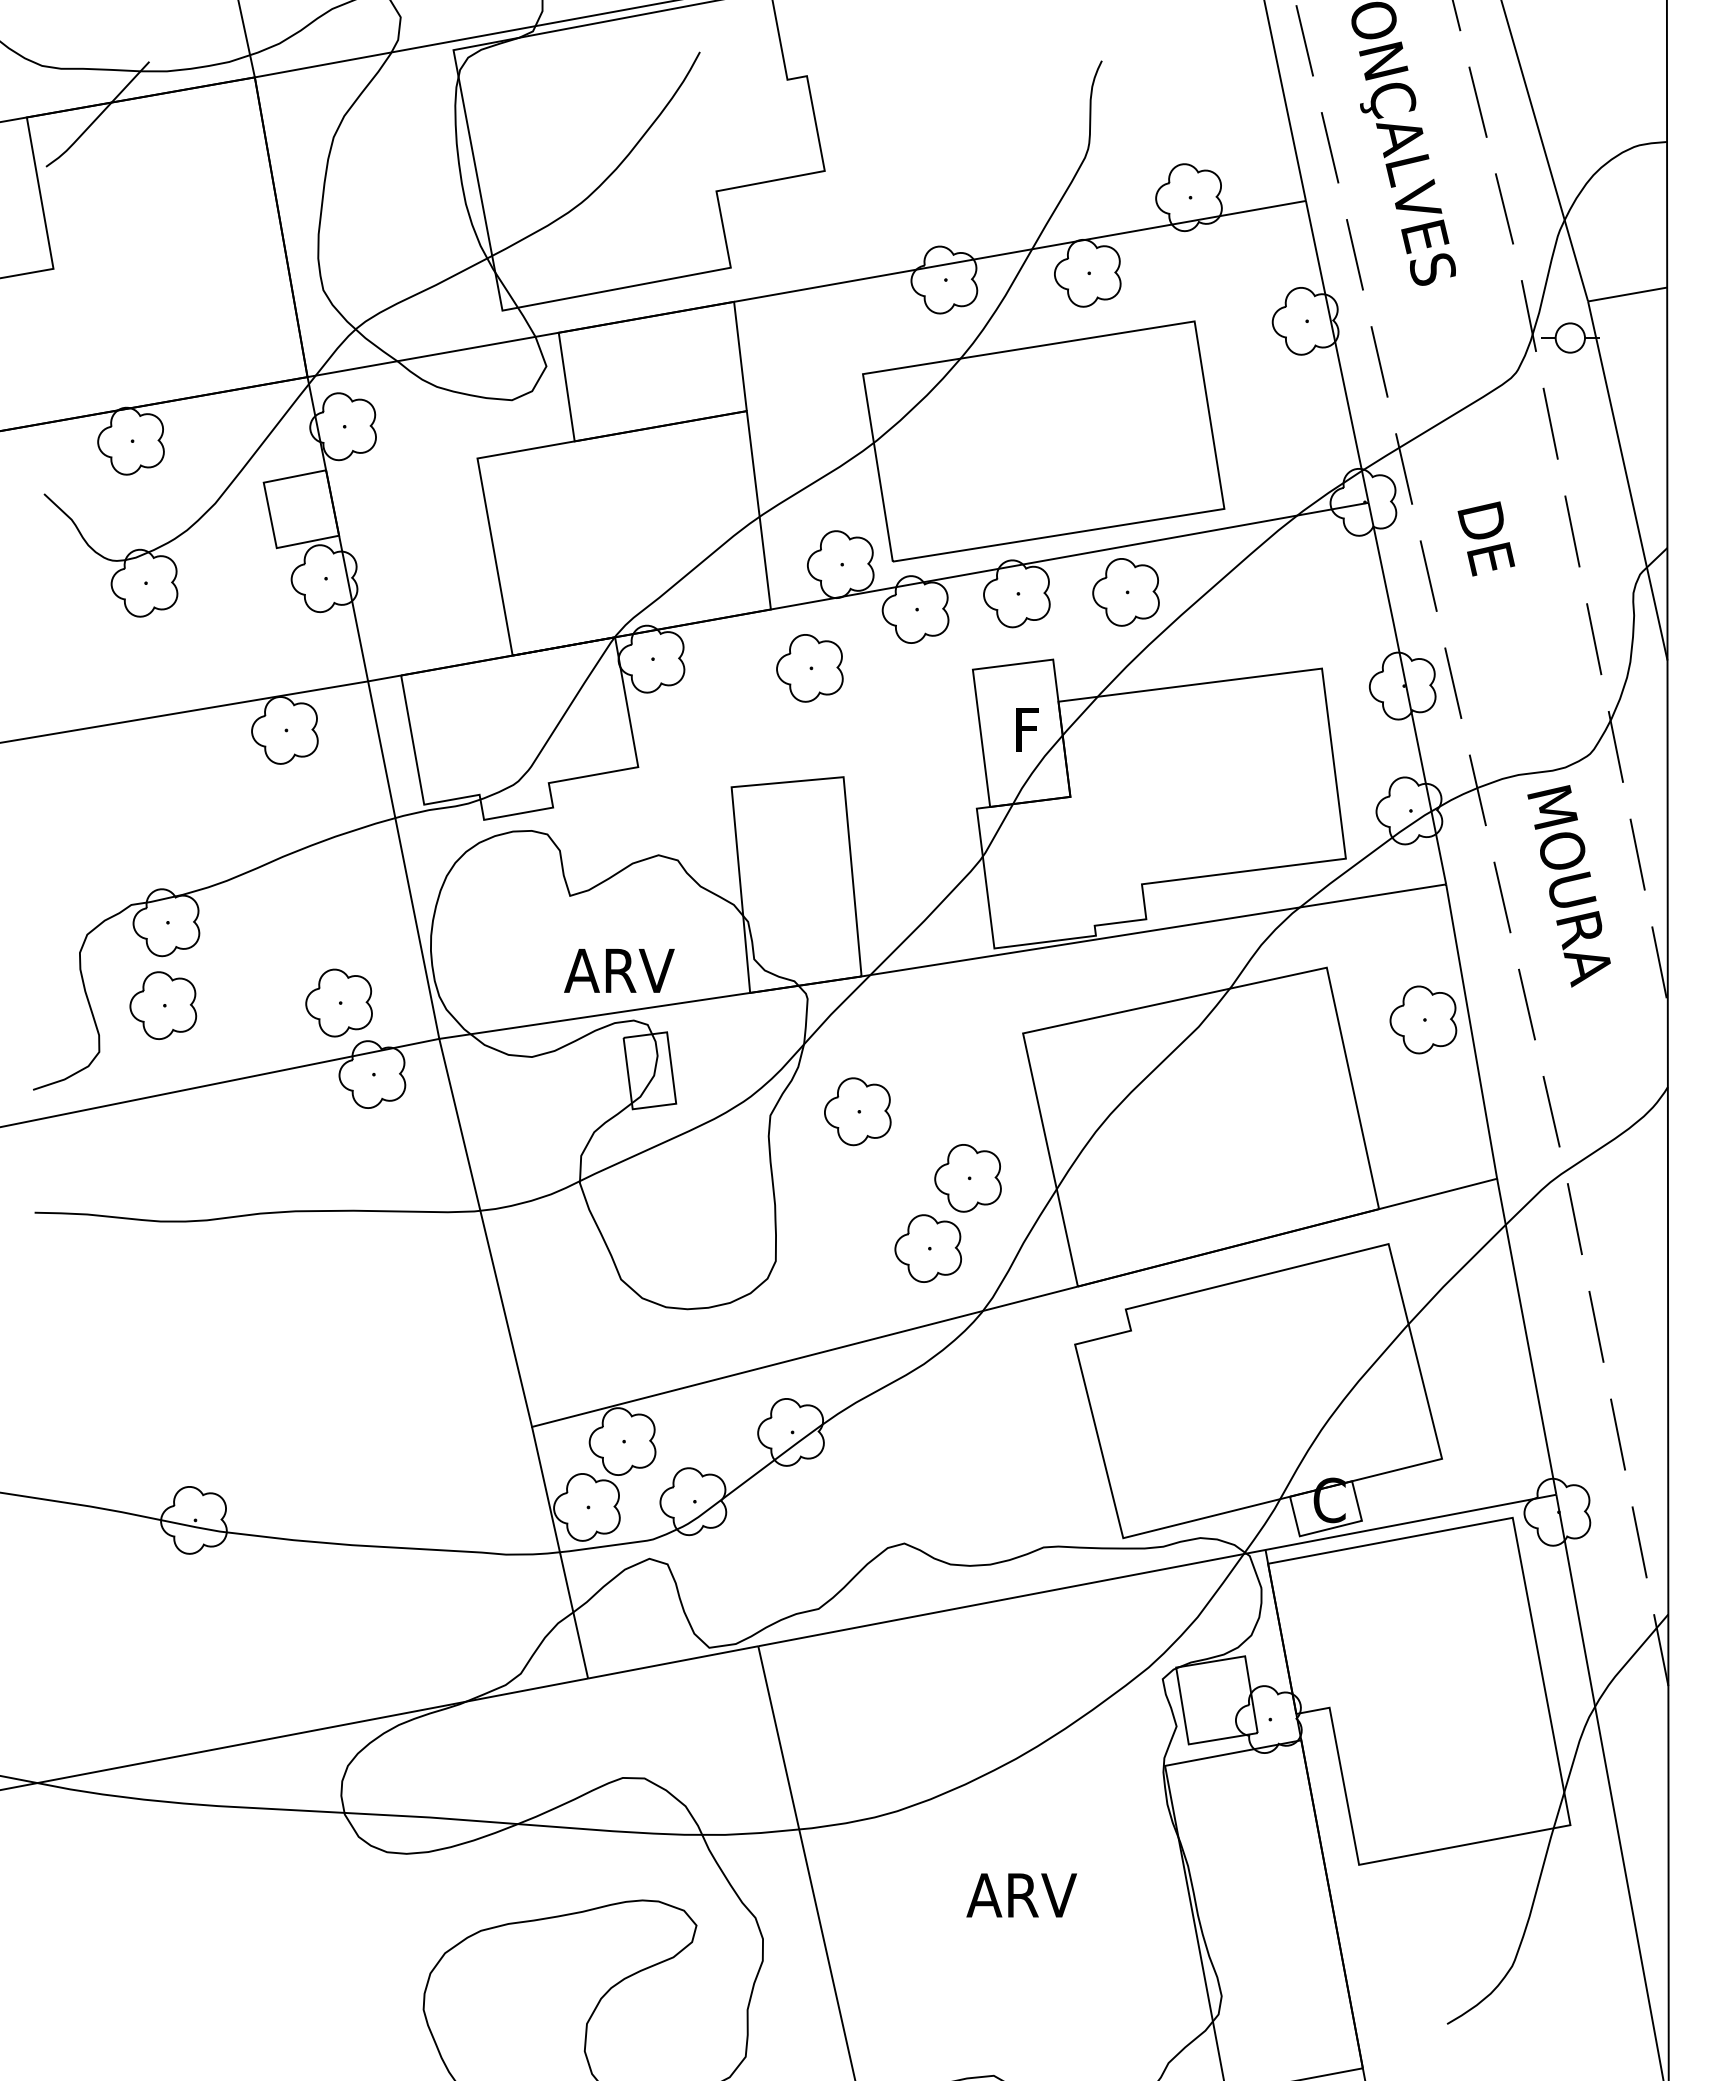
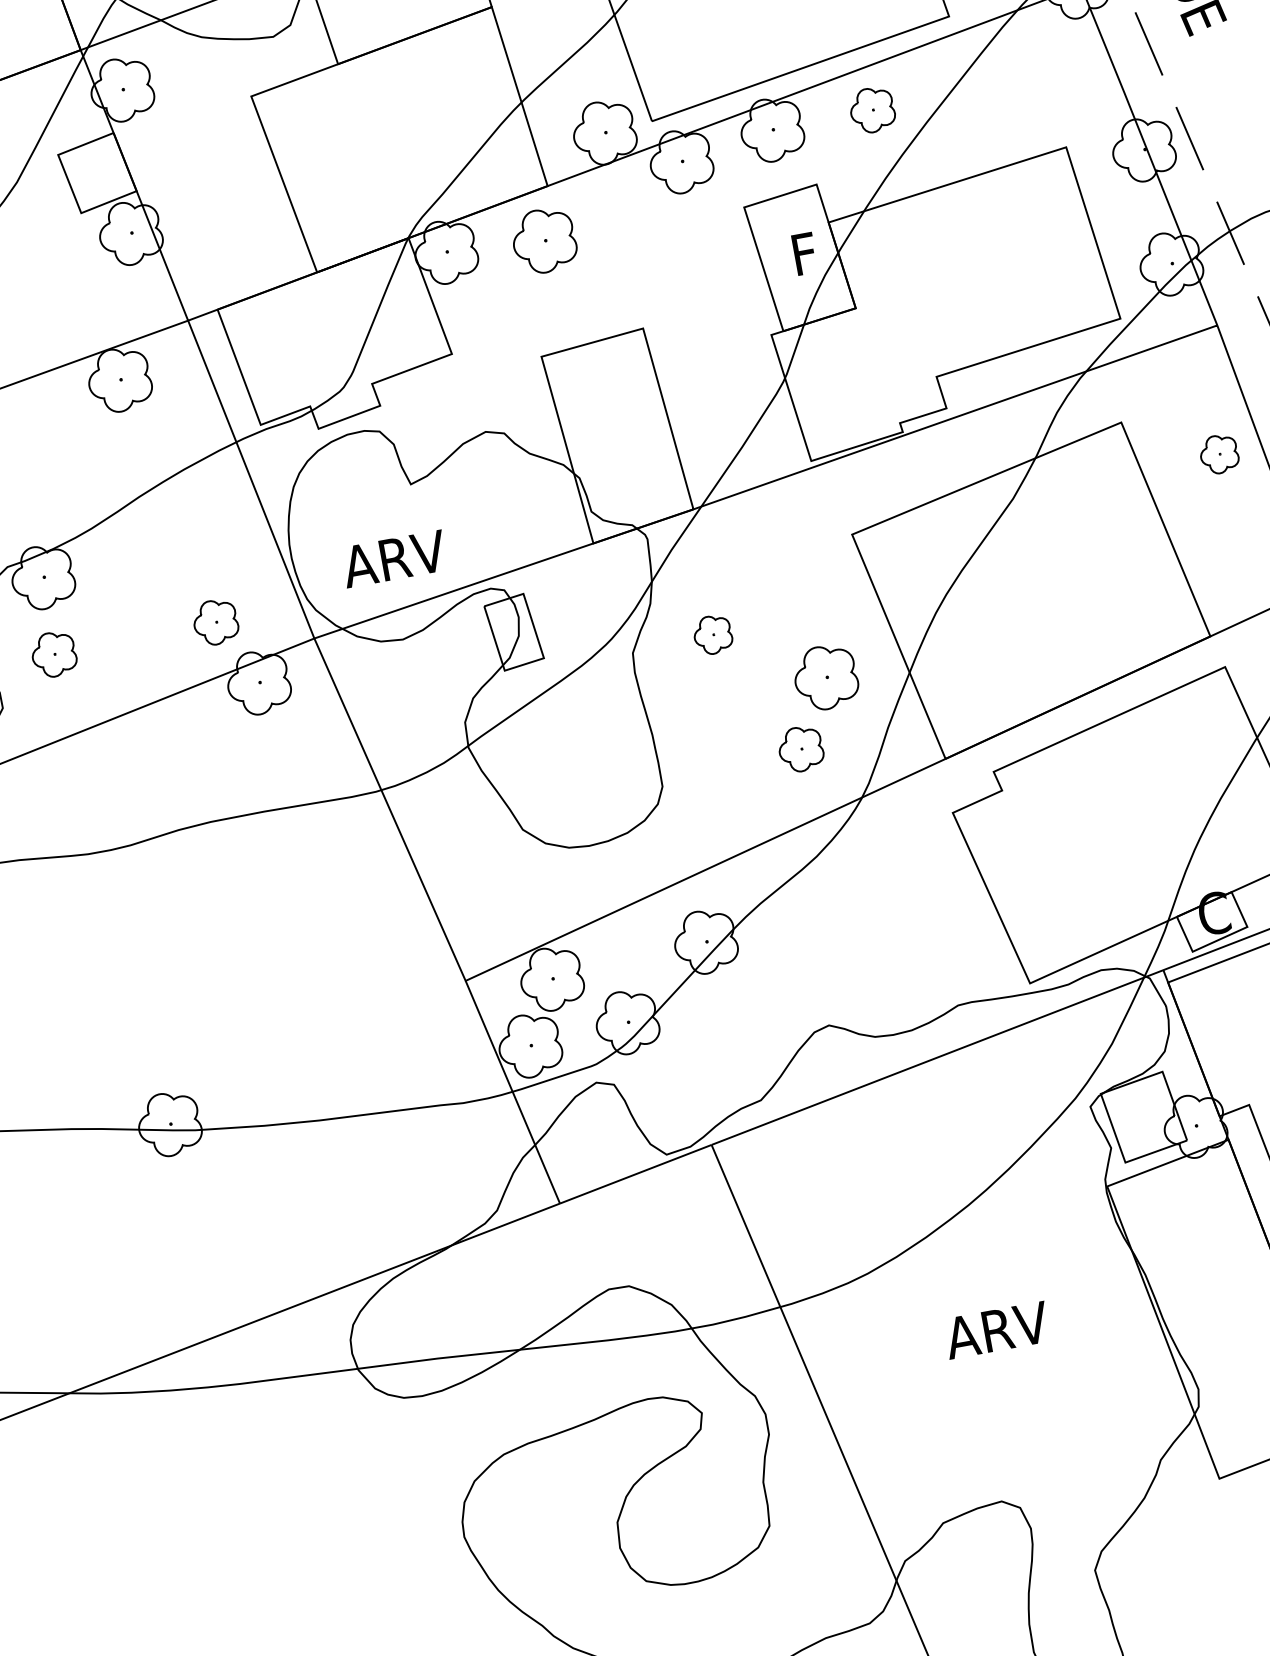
part: (1125, 592) -> (871, 110), size x0.7
part: (809, 668) -> (544, 241), moved
text: (619, 970) -> (394, 558), moved
part: (338, 1002) -> (215, 621), size x0.7
part: (163, 1005) -> (54, 654), size x0.7
part: (1423, 1019) -> (1219, 453), size x0.6
part: (857, 1111) -> (712, 634), size x0.6
part: (927, 1248) -> (800, 749), size x0.7

